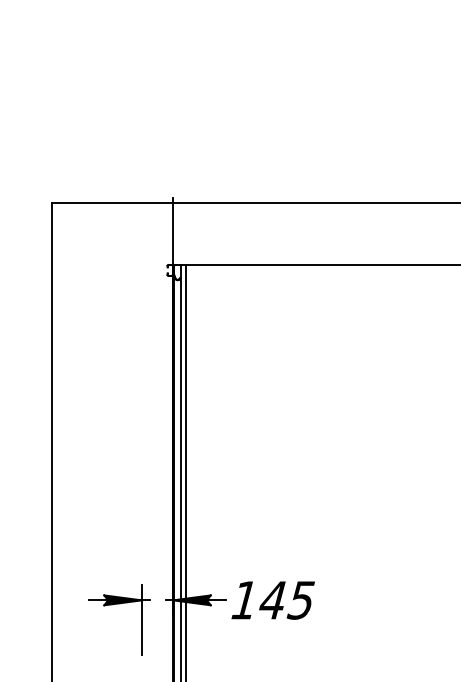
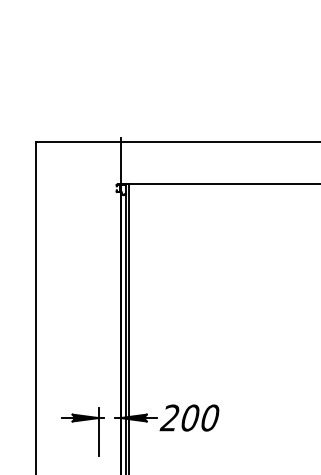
text: (272, 599) -> (189, 417), 145 -> 200

